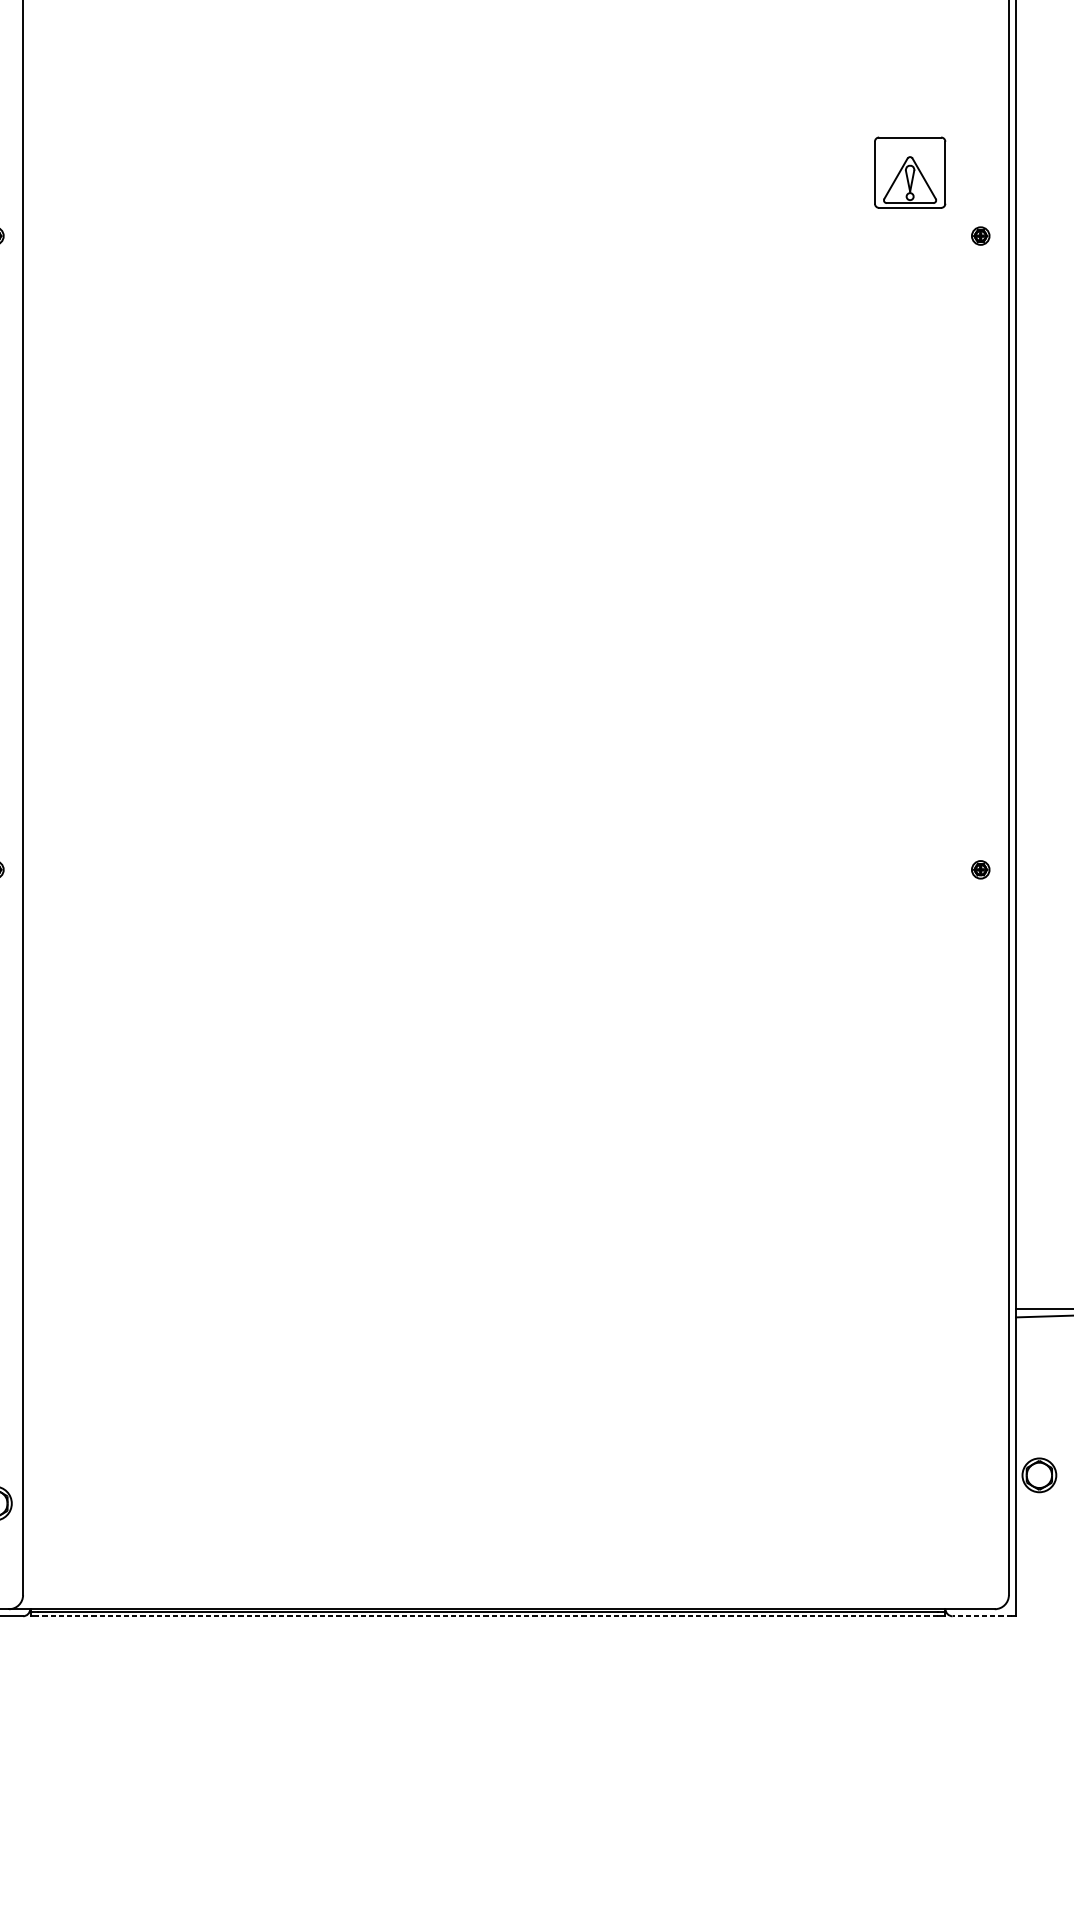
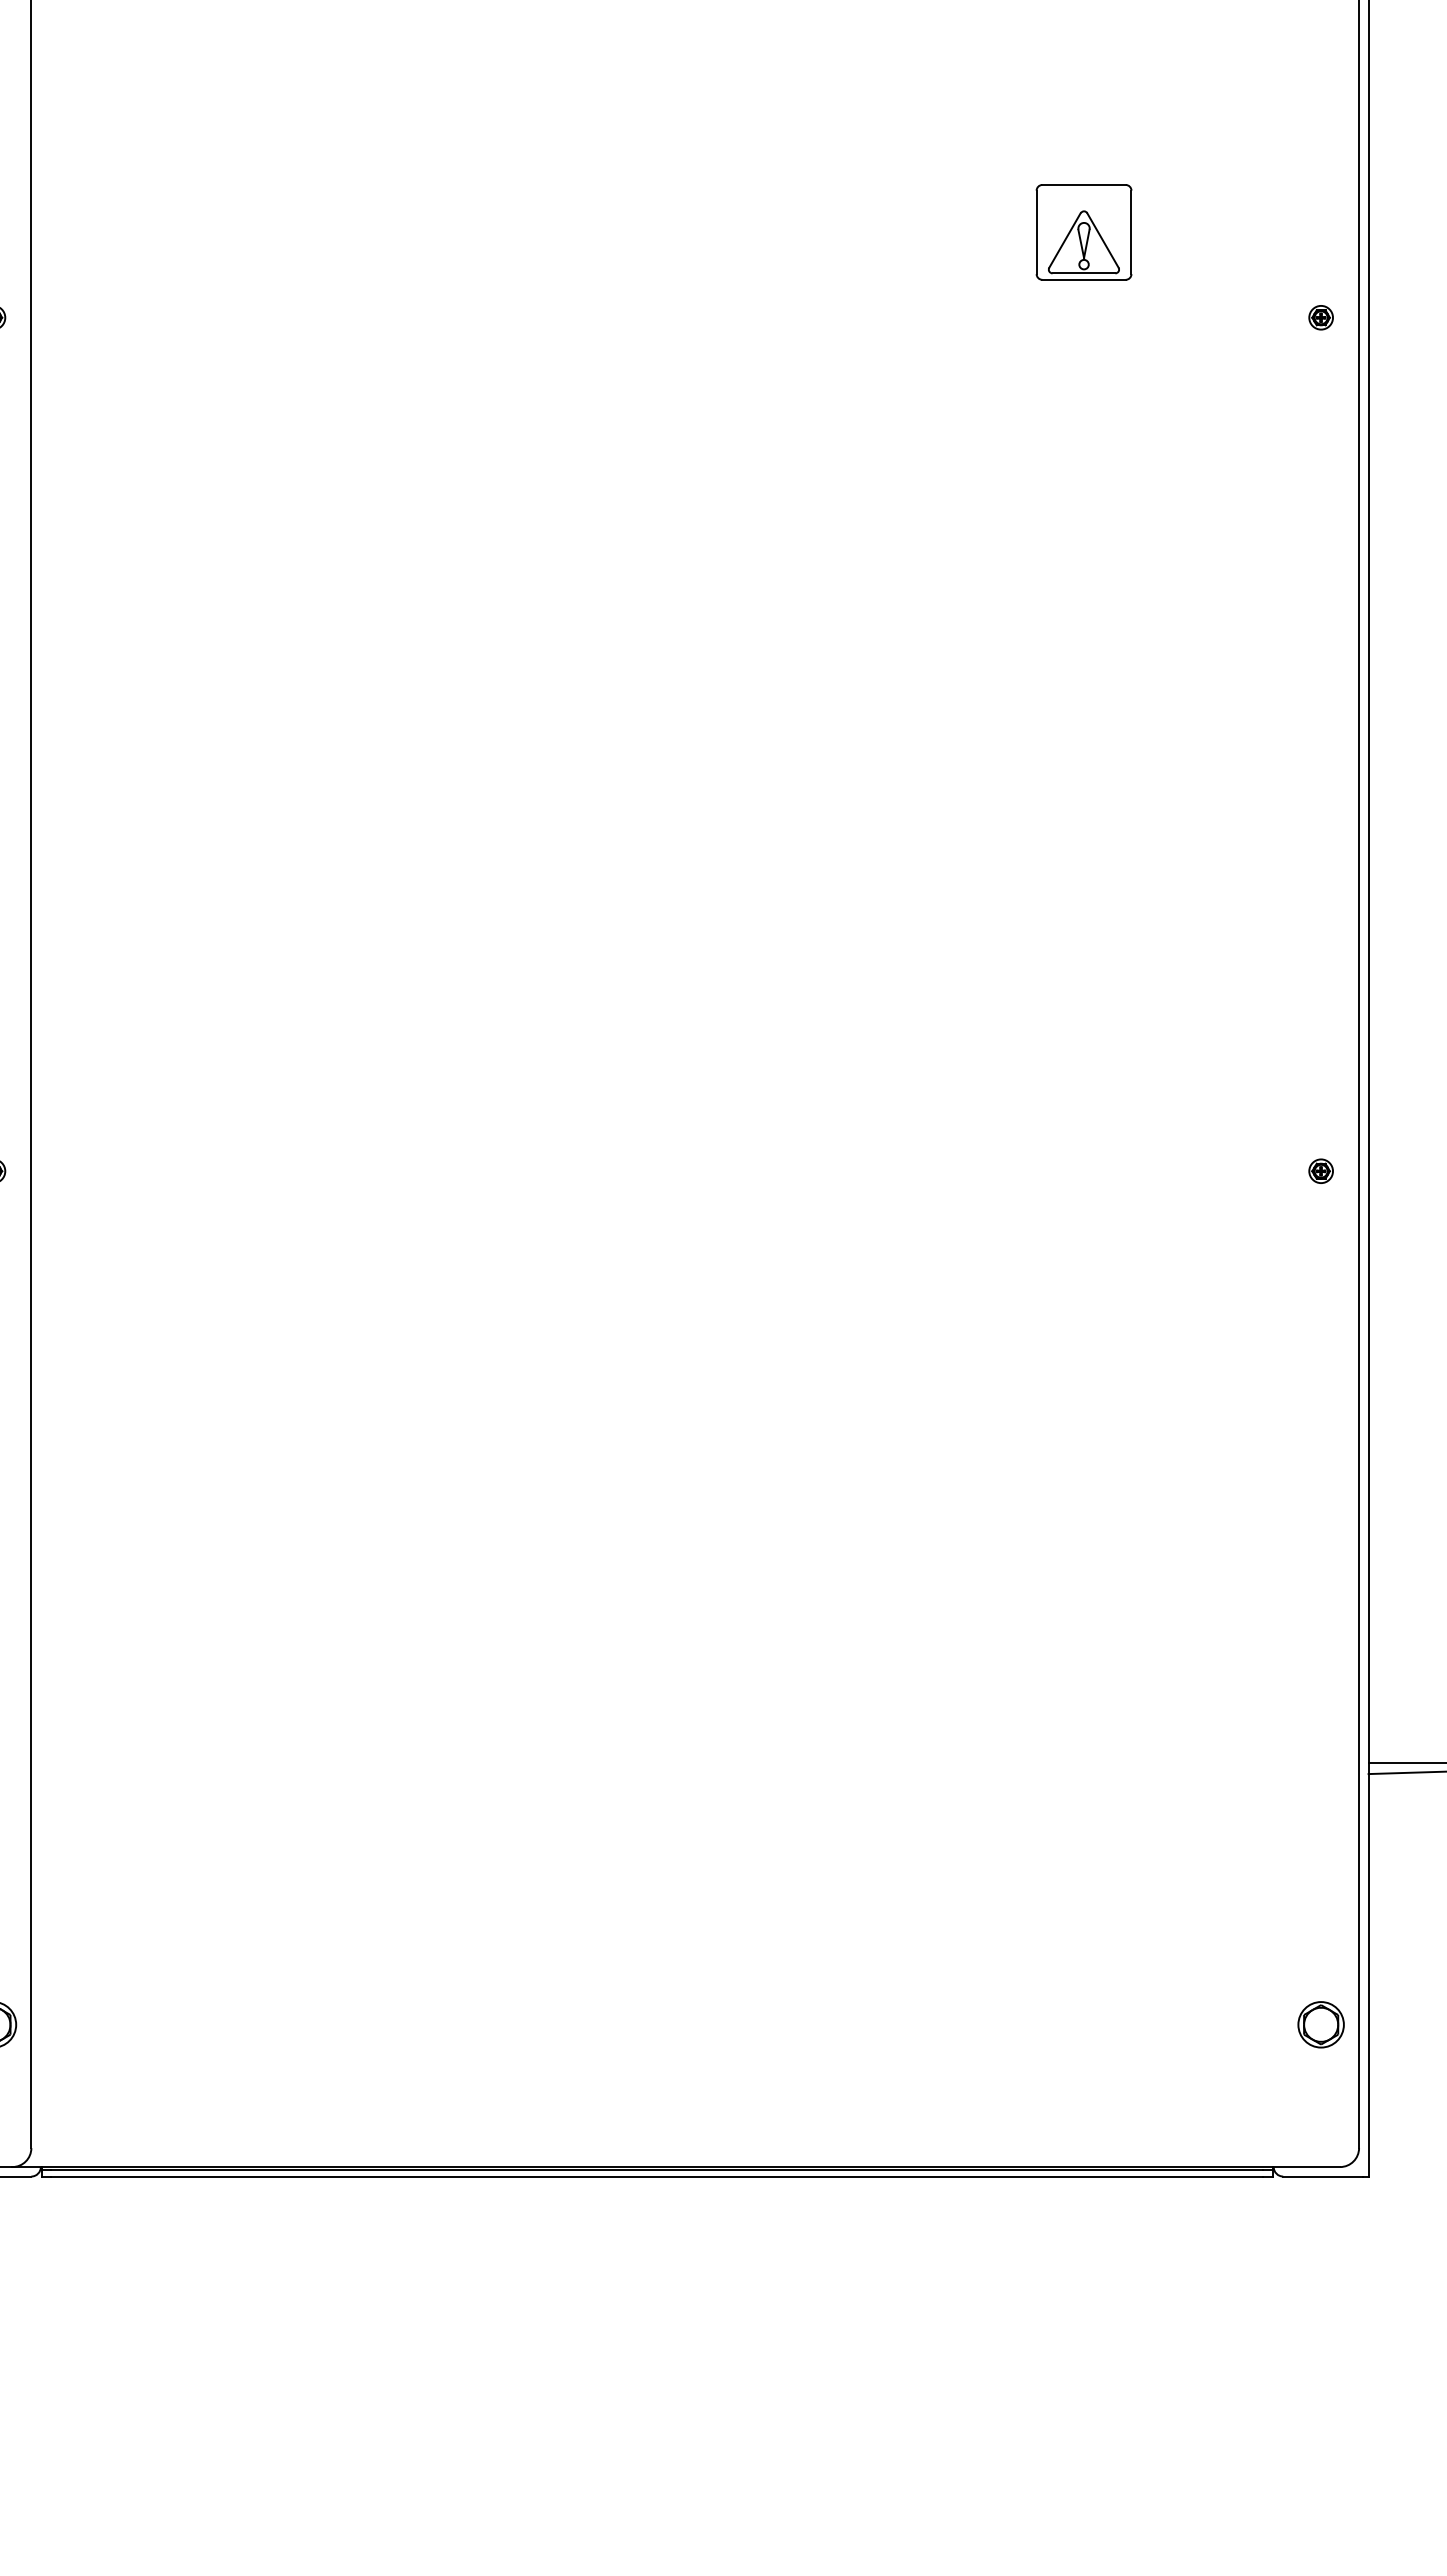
part: (909, 172) -> (1083, 232), moved
part: (1038, 1475) -> (1320, 2024), moved
line: (487, 1616) -> (656, 2176), dashed -> solid
line: (982, 1616) -> (1323, 2176), dashed -> solid

